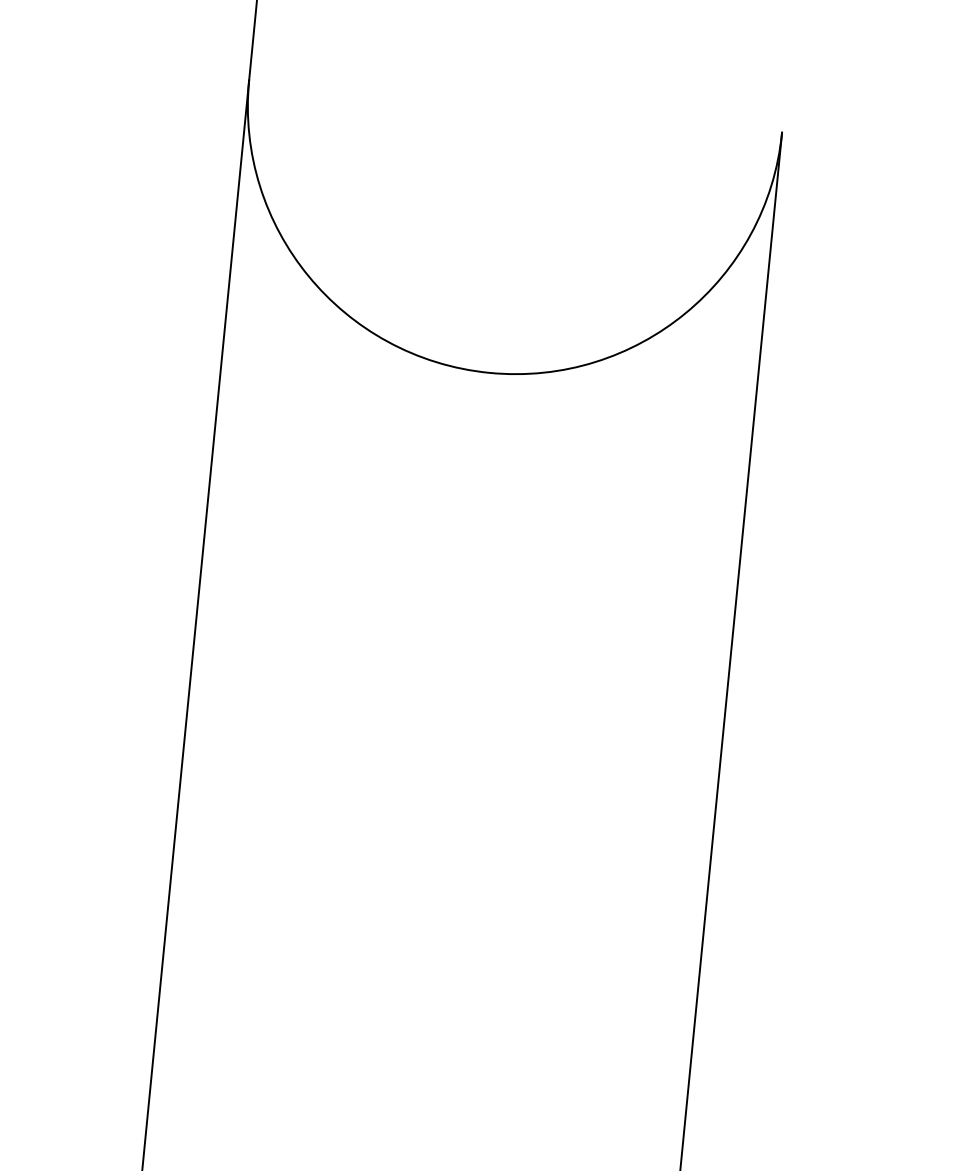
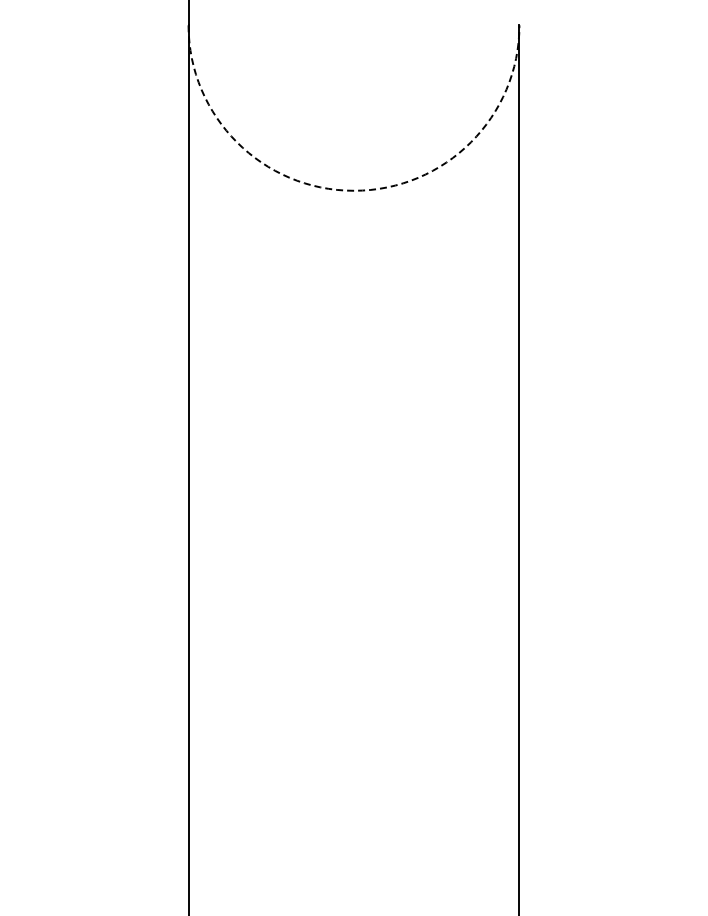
arc: (490, 372) -> (354, 190), solid -> dashed

